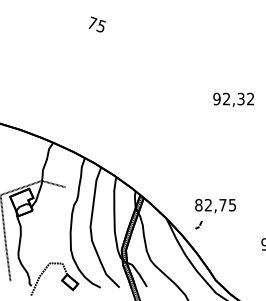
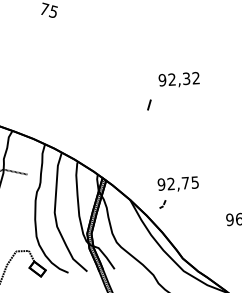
text: (233, 99) -> (179, 79), moved
line: (190, 124) -> (148, 104), added
text: (198, 205) -> (161, 184), 82,75 -> 92,75

